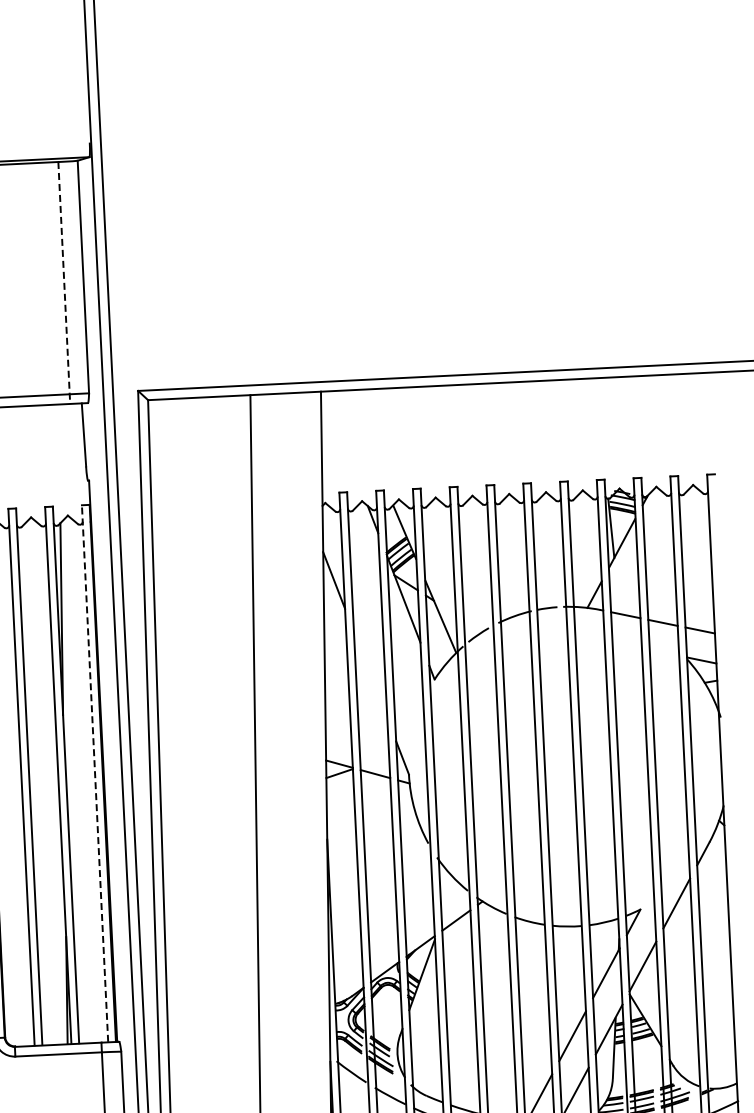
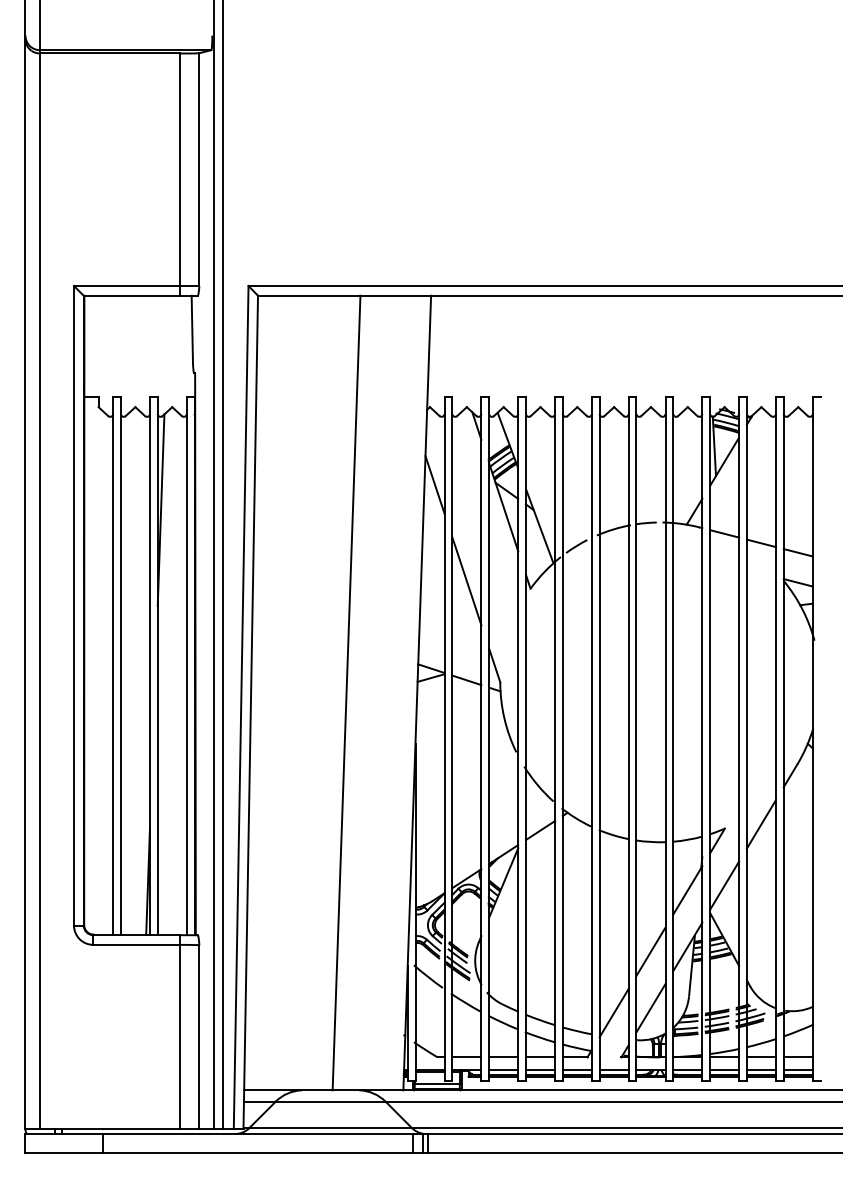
line: (64, 283) -> (180, 175), dashed -> solid
line: (370, 675) -> (466, 581), added
line: (94, 773) -> (186, 666), dashed -> solid

